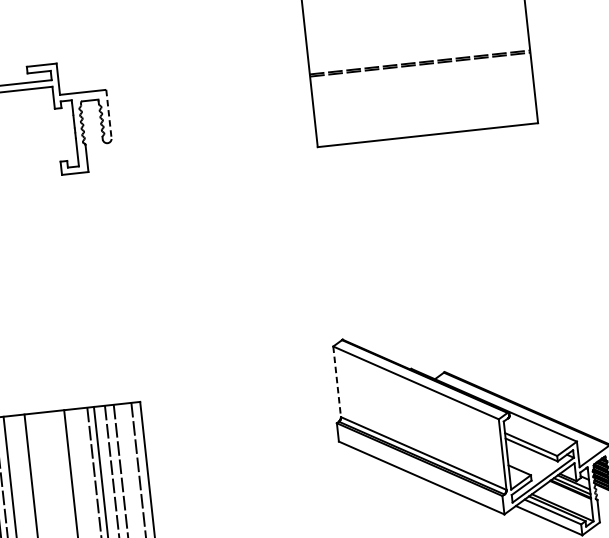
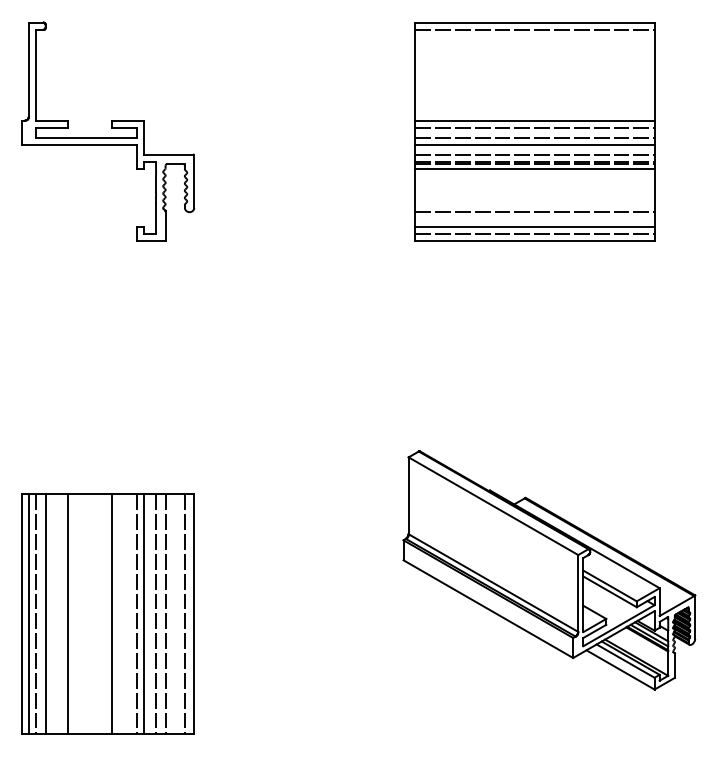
line: (416, 24) -> (535, 120), added
line: (416, 30) -> (535, 127), added
line: (417, 40) -> (535, 137), added
line: (418, 47) -> (535, 145), added
line: (419, 55) -> (535, 154), added
line: (421, 69) -> (535, 169), added
line: (425, 108) -> (535, 212), added
line: (109, 114) -> (194, 181), dashed -> solid
line: (426, 121) -> (535, 226), added
line: (427, 128) -> (535, 233), added
line: (337, 382) -> (408, 496), dashed -> solid

